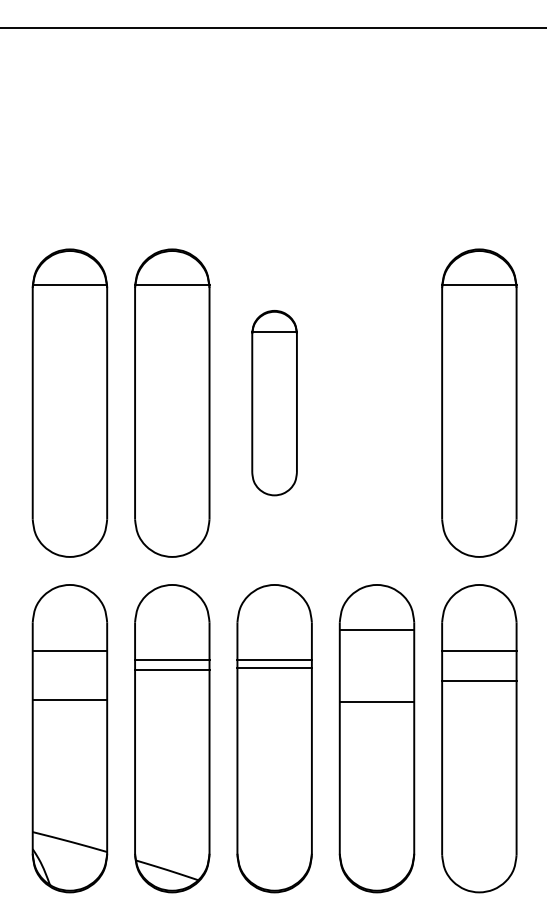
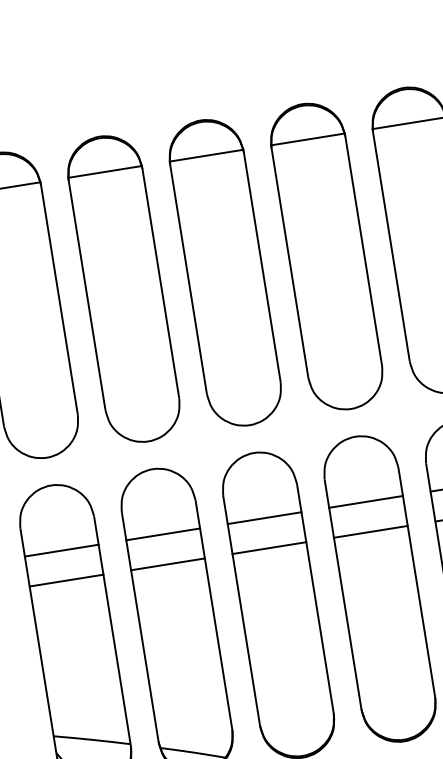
part: (274, 402) -> (225, 272), size x1.67
part: (376, 402) -> (326, 255), added
line: (376, 629) -> (365, 501), moved
line: (172, 659) -> (168, 563), moved
line: (274, 659) -> (269, 547), moved
line: (274, 667) -> (264, 517), moved
line: (172, 669) -> (163, 534), moved
line: (69, 699) -> (66, 580), moved
line: (376, 701) -> (370, 531), moved

